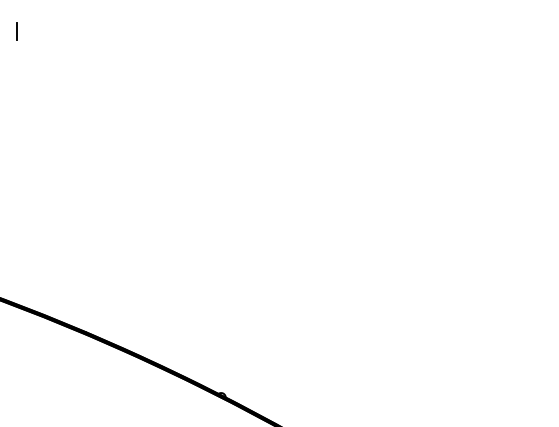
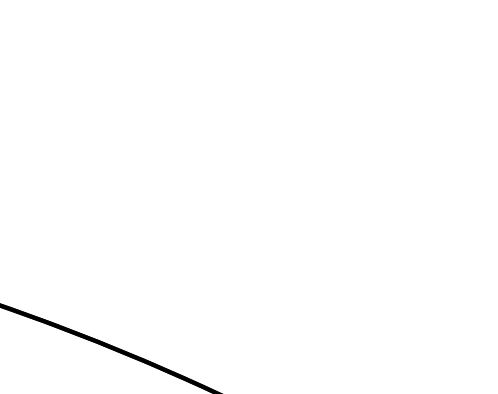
line: (16, 31) -> (67, 26), removed

